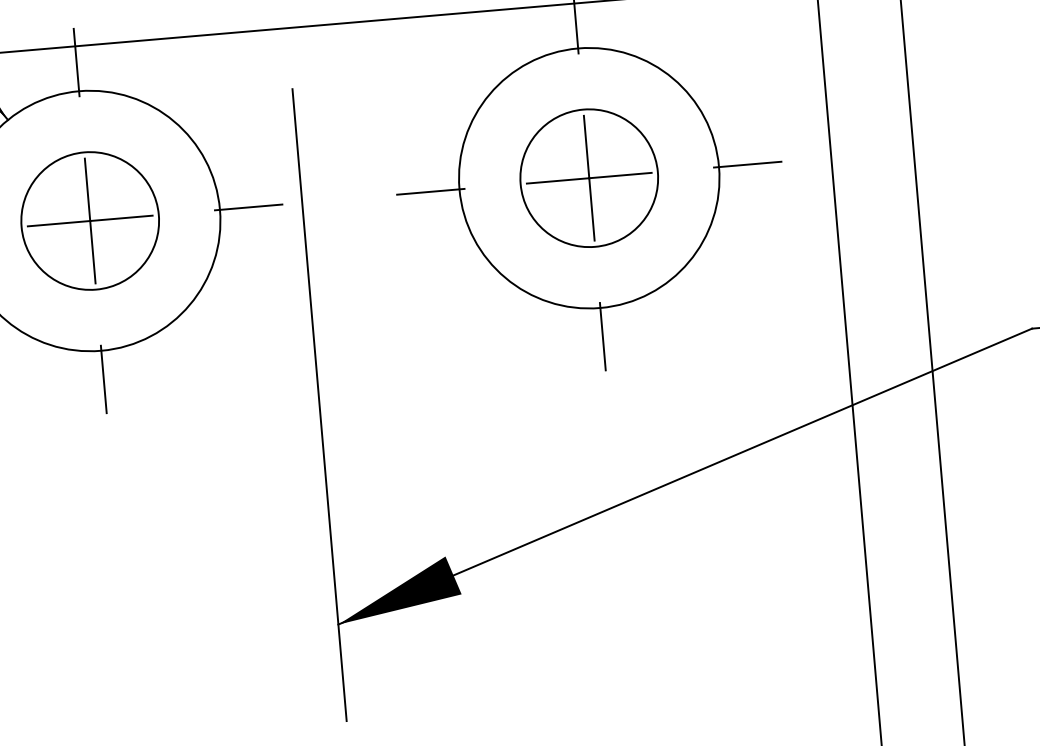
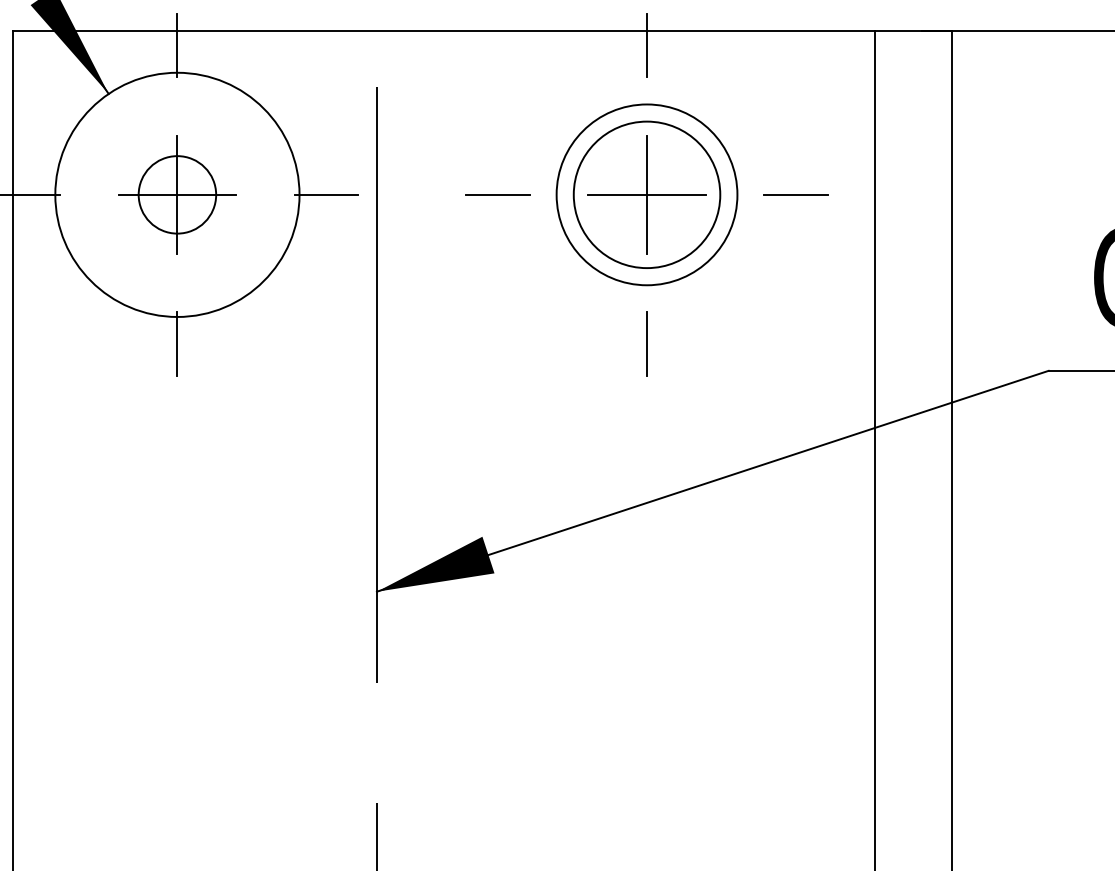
circle: (588, 177) -> (646, 194), size x0.6
circle: (588, 177) -> (646, 194), size x1.4
circle: (90, 220) -> (177, 194), size x0.6

